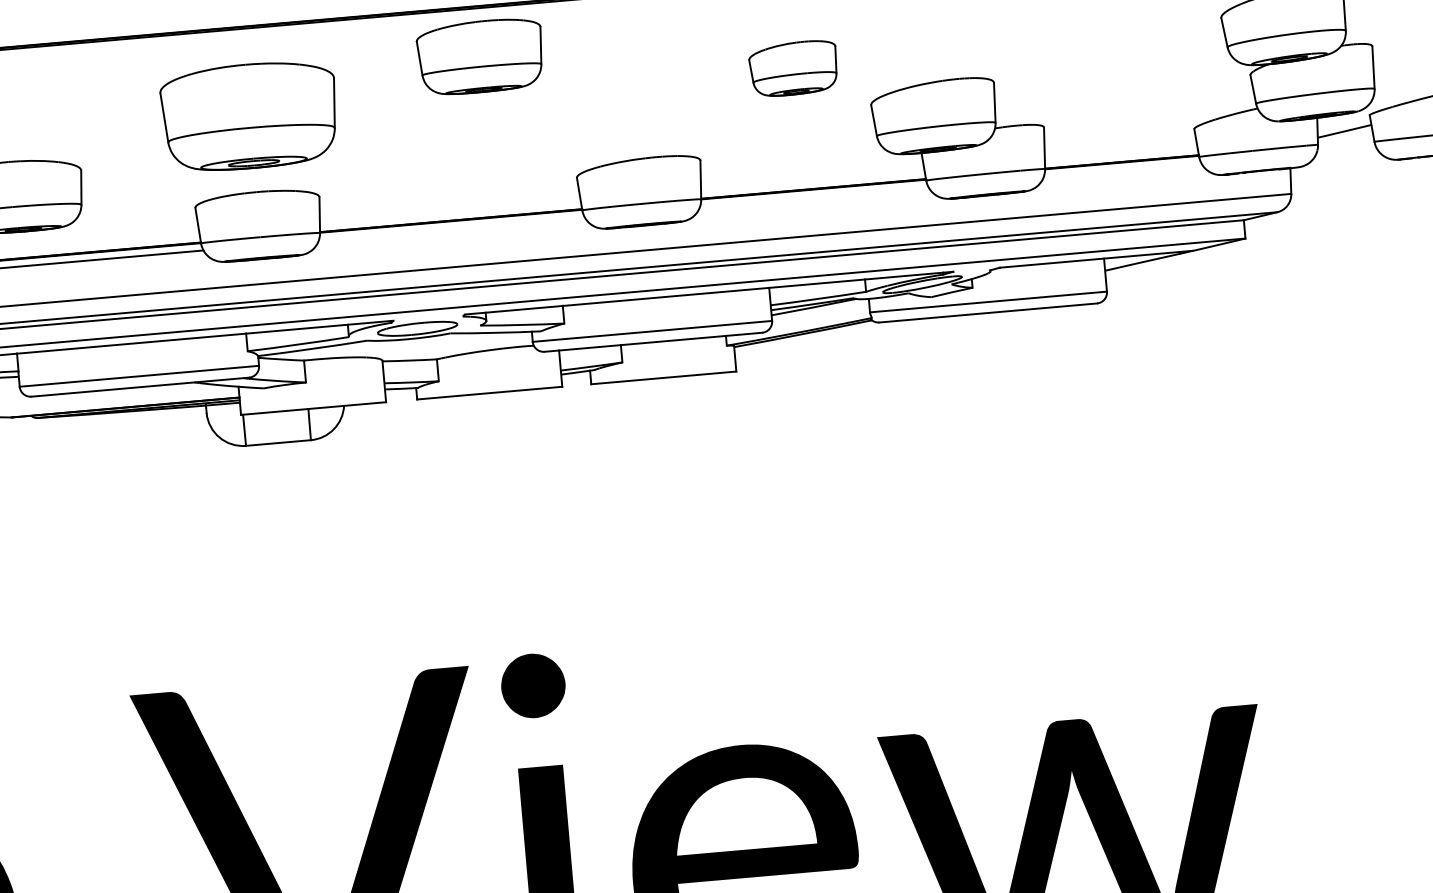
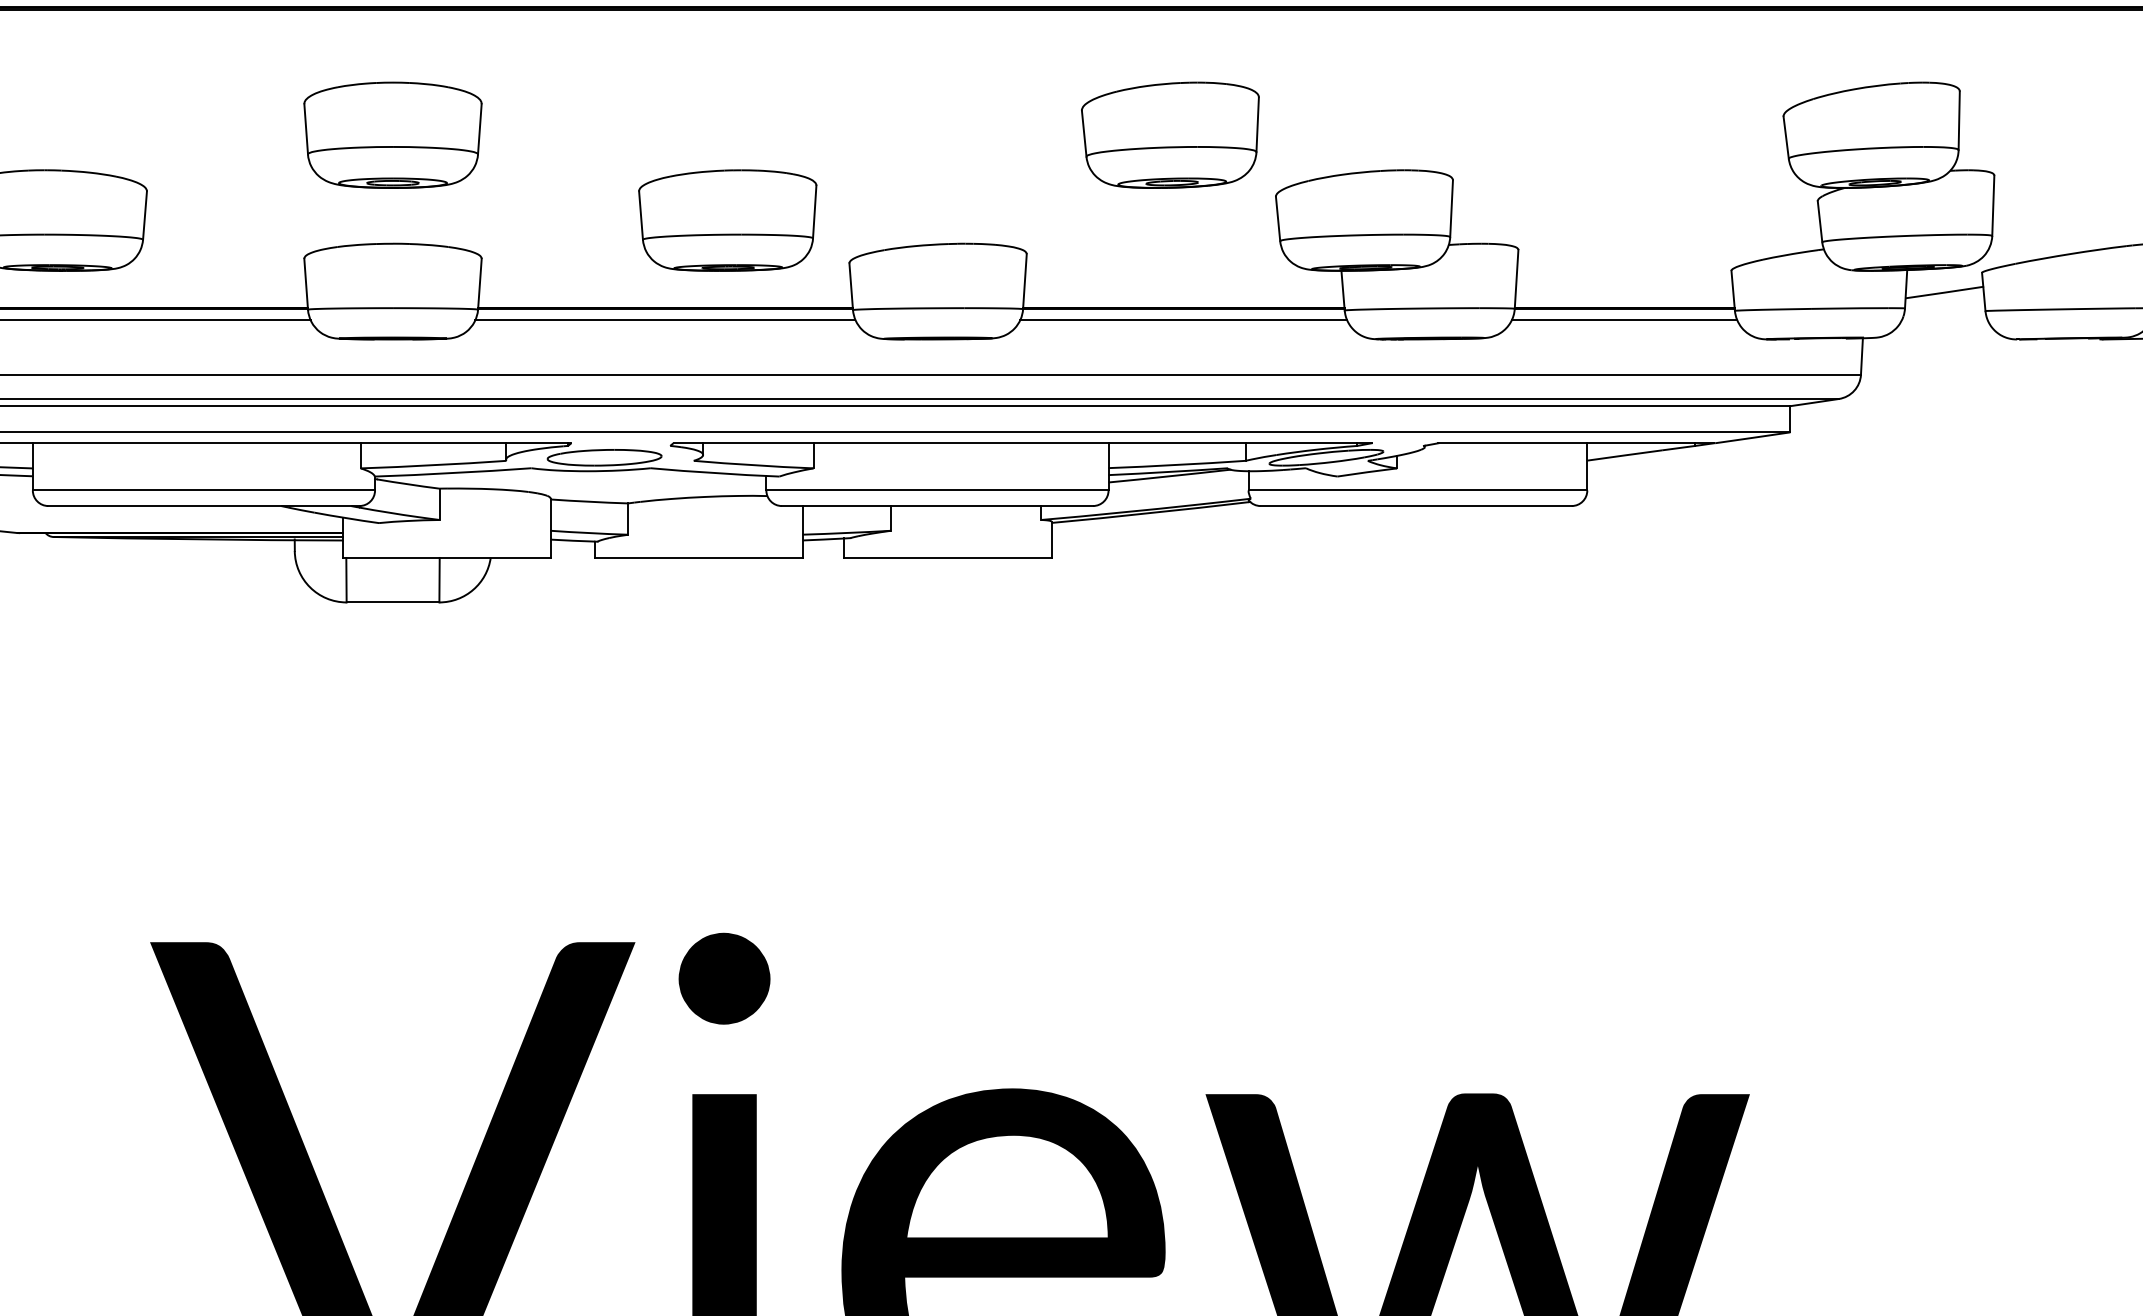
part: (480, 56) -> (727, 220), moved
part: (793, 68) -> (1170, 134), size x1.43
part: (249, 115) -> (392, 134), size x0.71
line: (1122, 169) -> (1624, 319), added
line: (814, 196) -> (1183, 319), added
line: (451, 228) -> (665, 319), added

